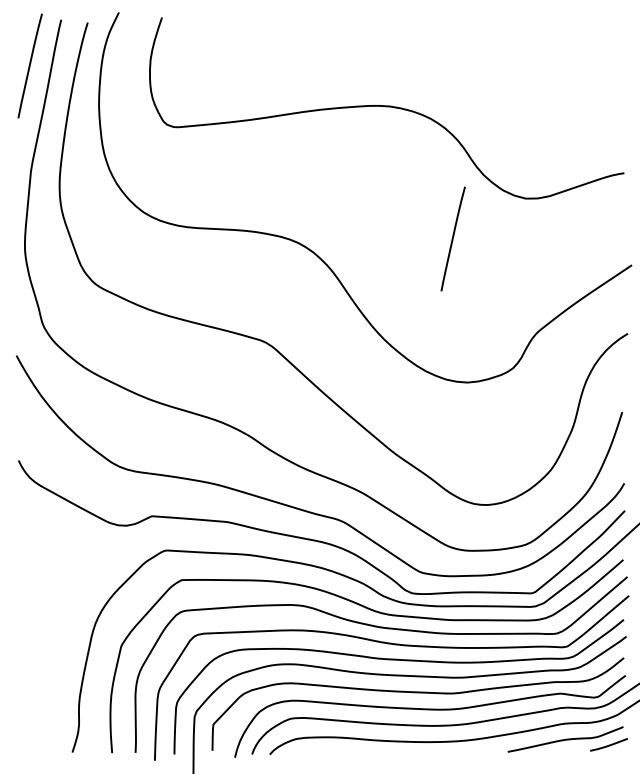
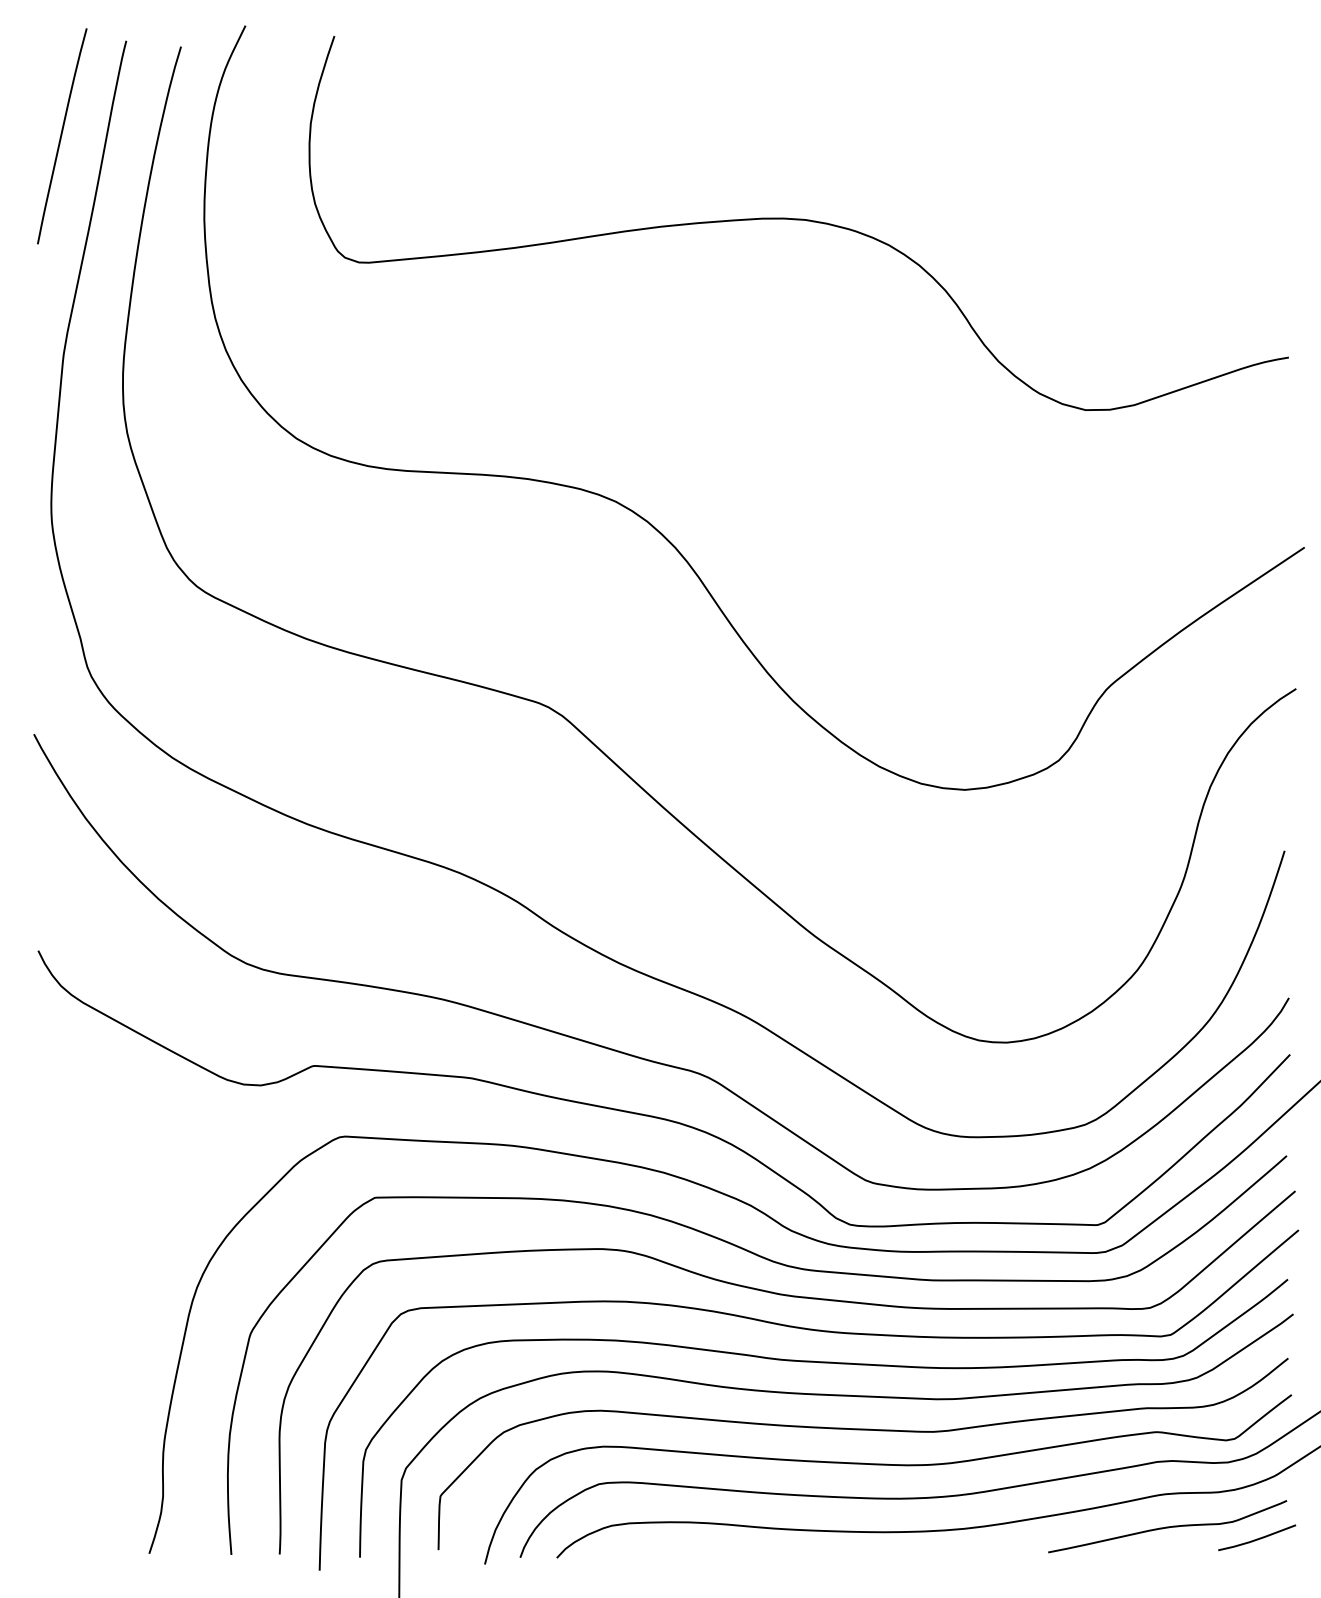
line: (452, 238) -> (934, 492), removed

